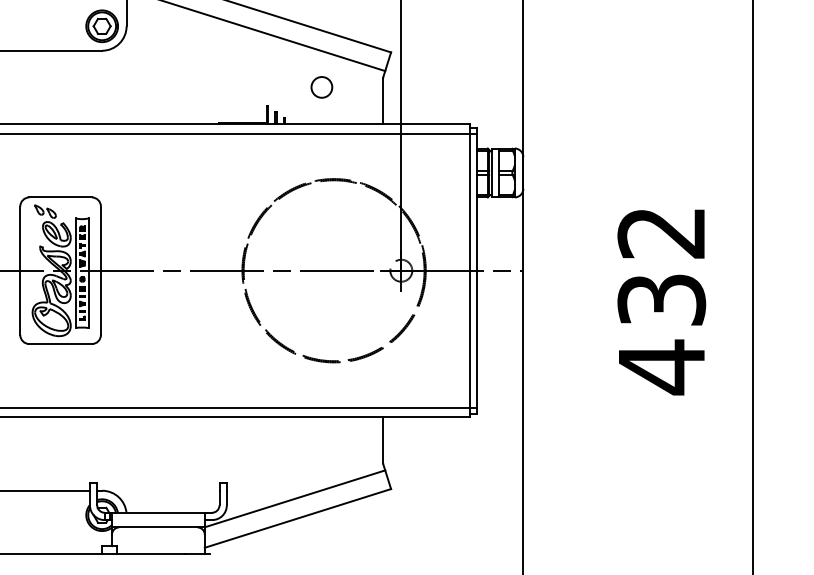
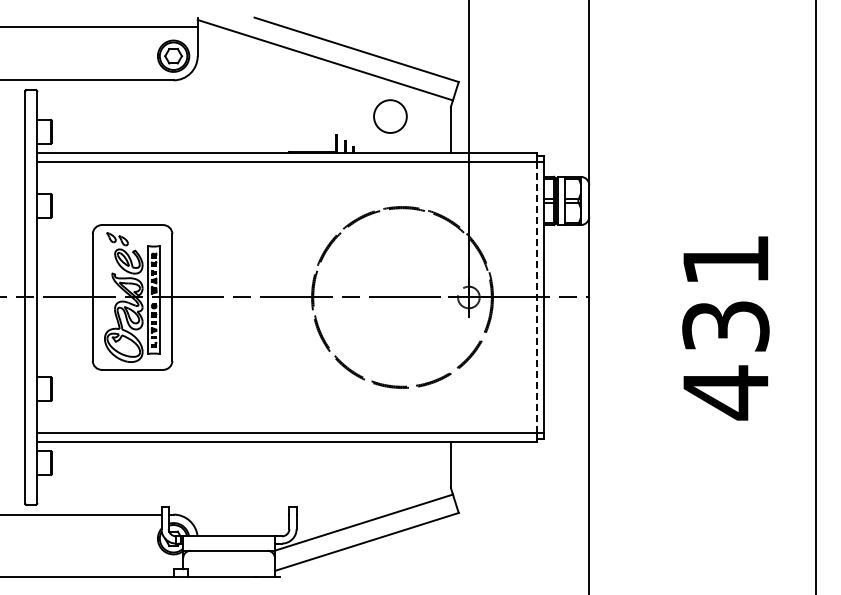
circle: (321, 87) -> (390, 116), size x1.6
text: (661, 233) -> (725, 260), 432 -> 431
line: (469, 270) -> (536, 297), solid -> dashed

